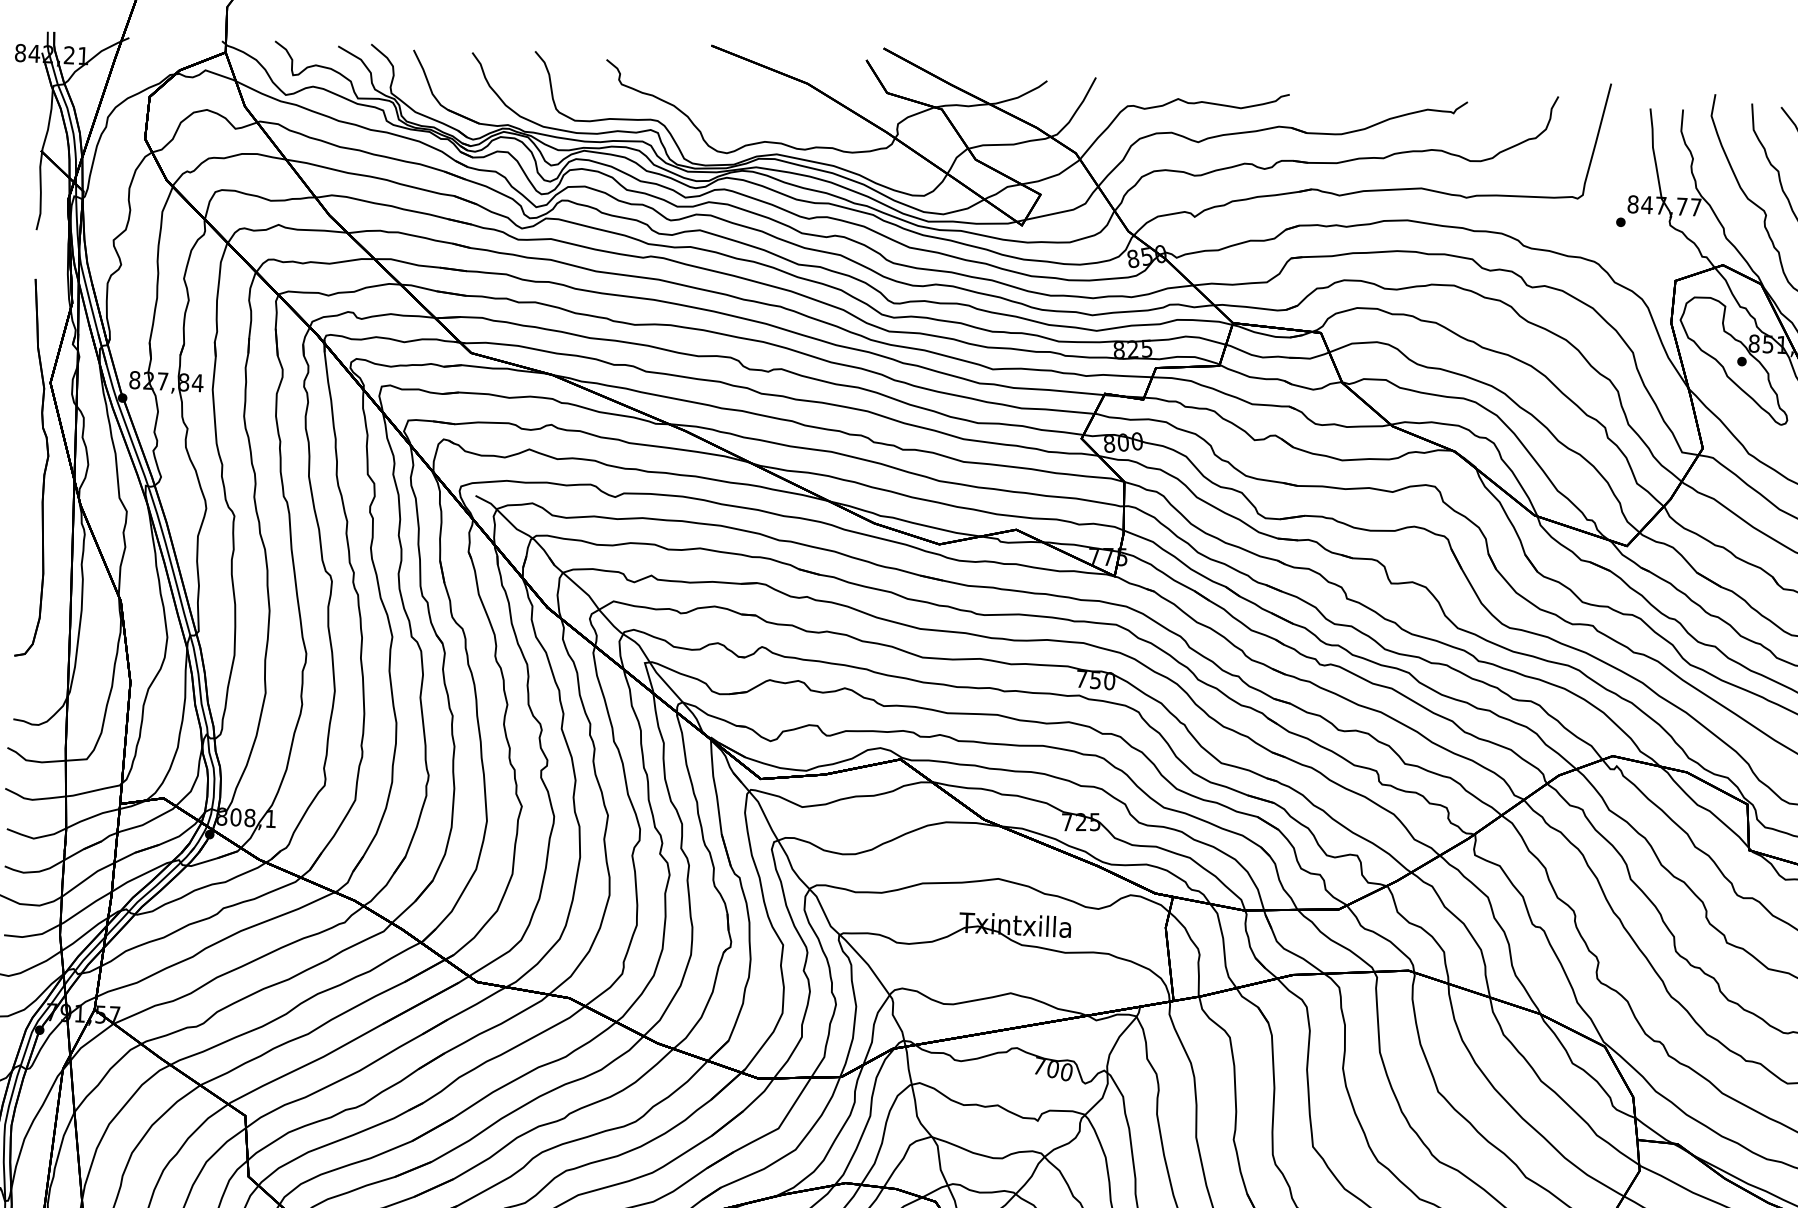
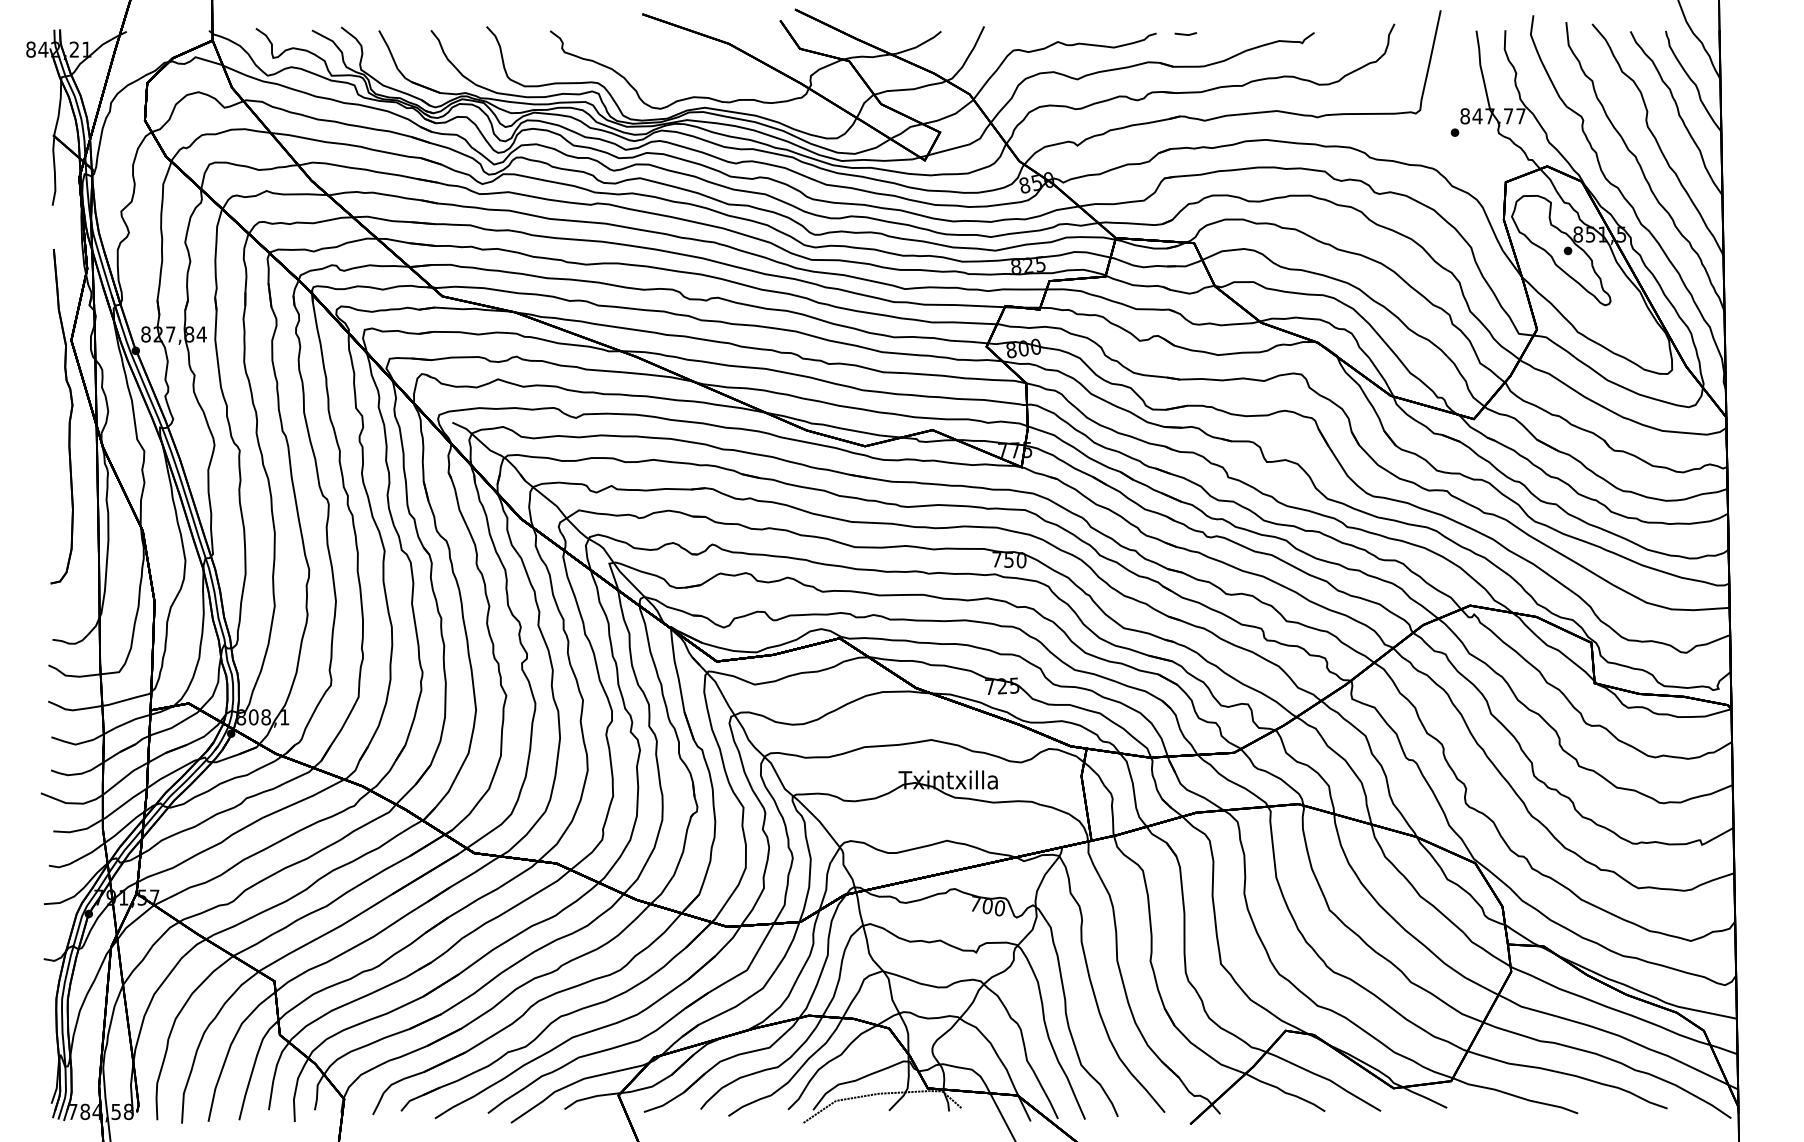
line: (1322, 96) -> (1185, 33), added

